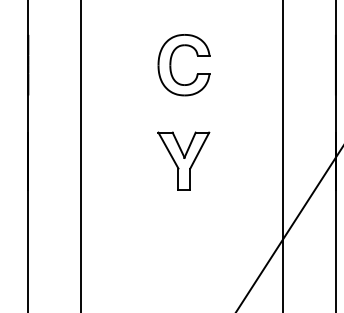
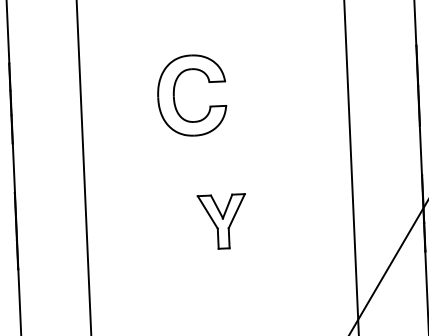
part: (171, 65) -> (175, 96), moved
part: (183, 160) -> (221, 220), size x0.7

